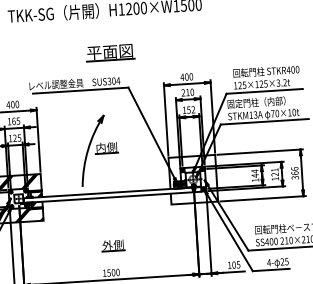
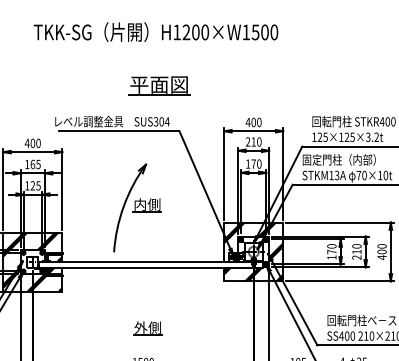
text: (191, 109) -> (256, 163), 152 -> 170
text: (254, 173) -> (331, 248), 144 -> 170
text: (294, 173) -> (381, 252), 366 -> 400
text: (274, 174) -> (356, 251), 121 -> 210
hatch: (193, 179) -> (253, 251), added

